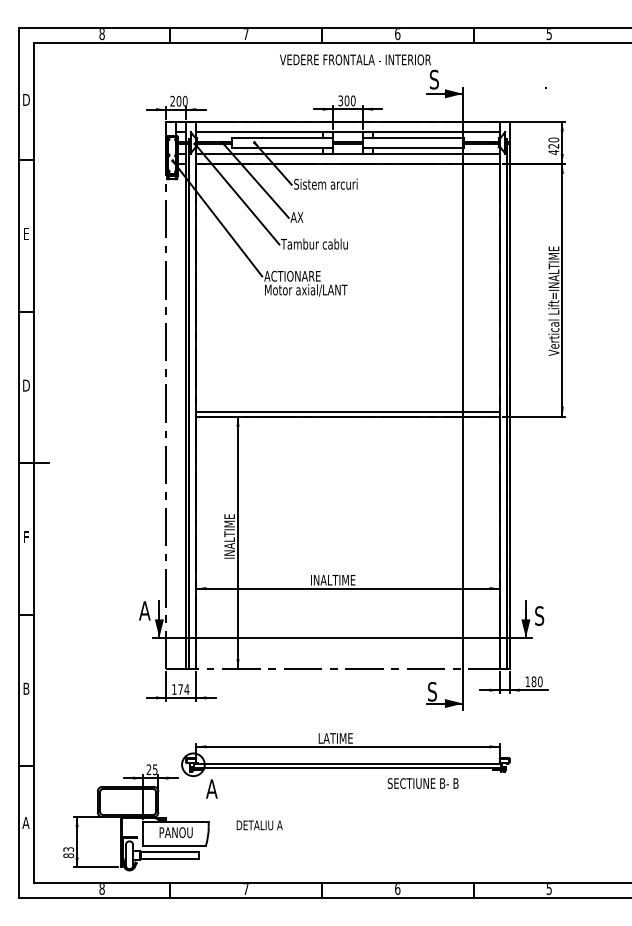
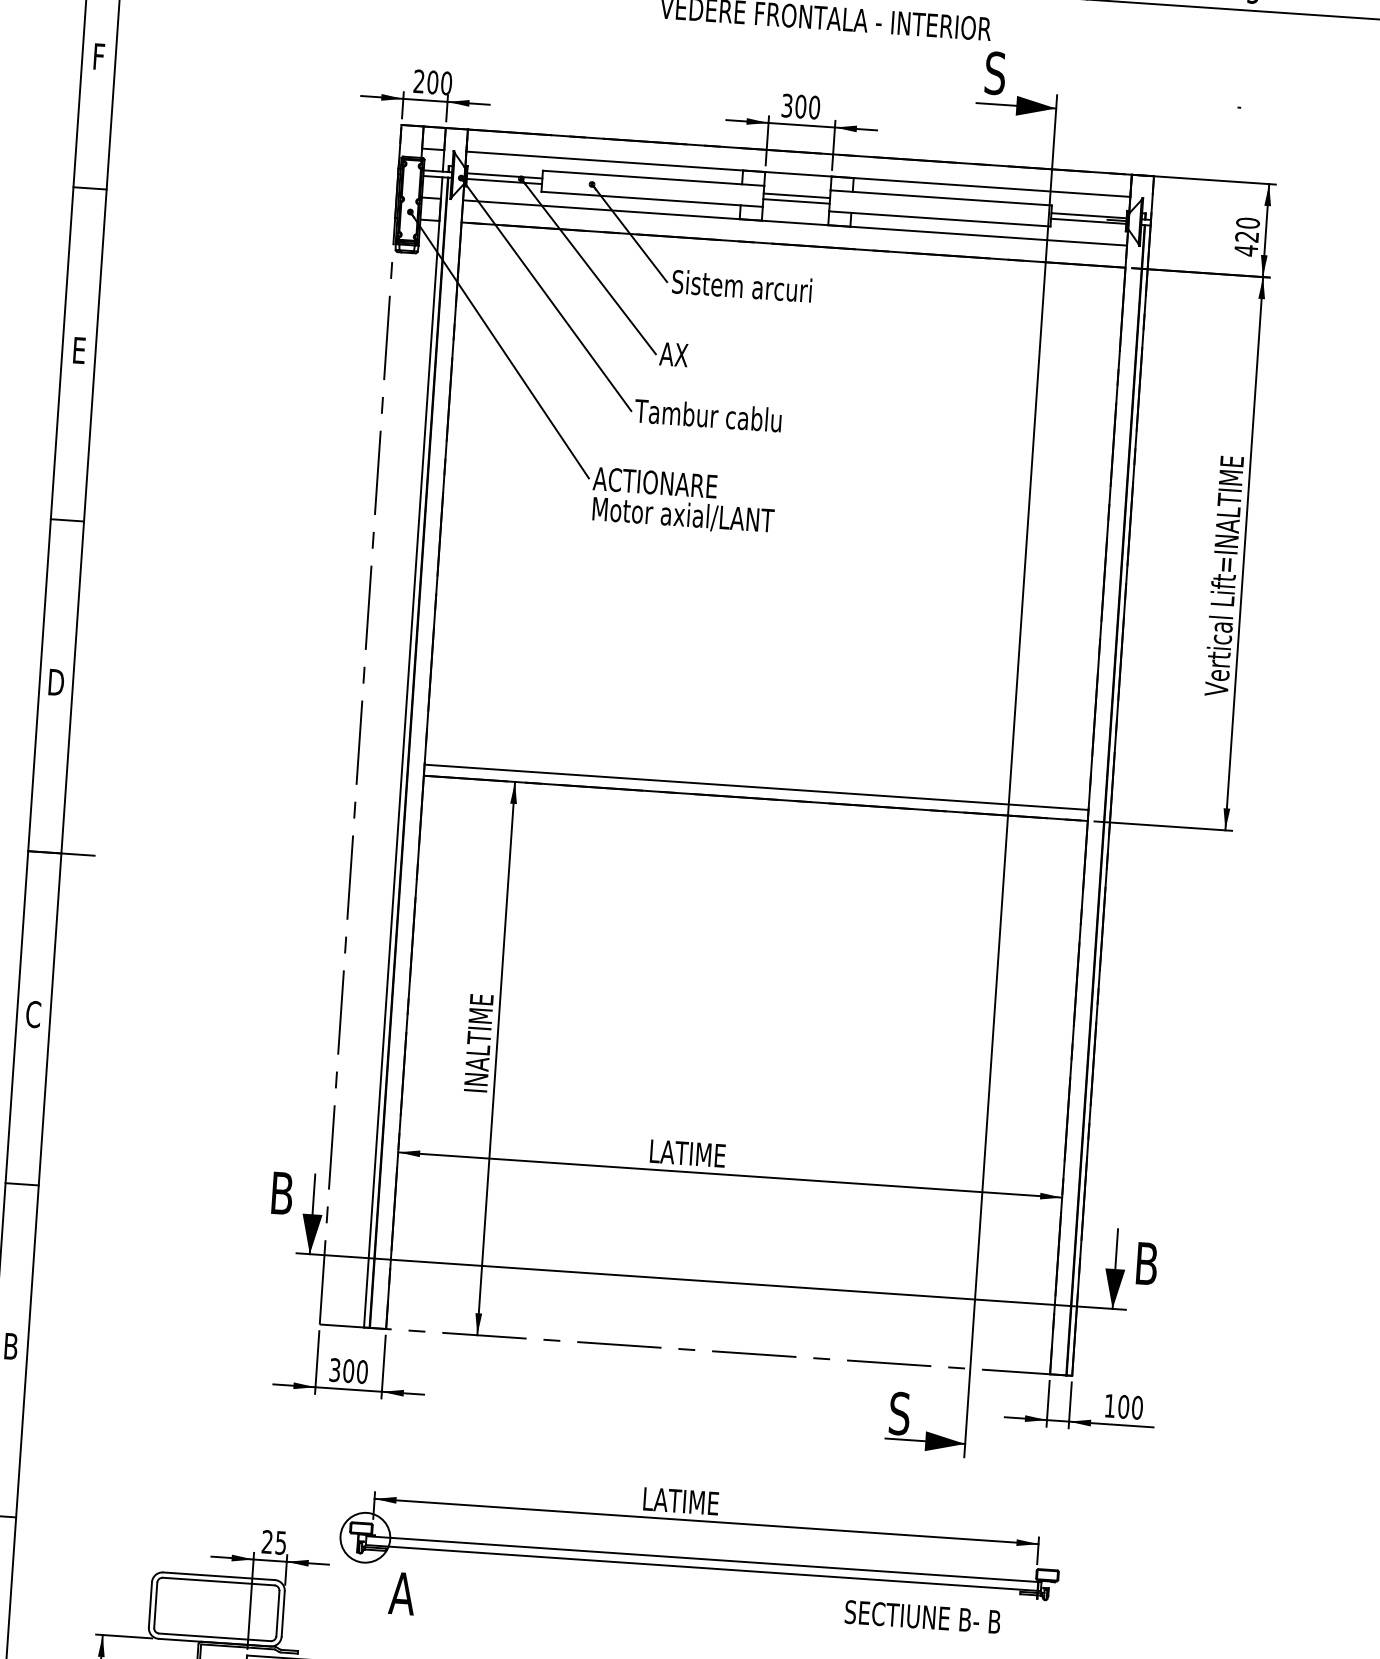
text: (26, 99) -> (99, 55), D -> F
text: (26, 537) -> (33, 1015), F -> C
text: (333, 580) -> (699, 1155), INALTIME -> LATIME
text: (144, 610) -> (281, 1192), A -> B
text: (539, 615) -> (1145, 1262), S -> B
text: (533, 681) -> (1122, 1406), 180 -> 100
text: (180, 689) -> (348, 1370), 174 -> 300
text: (422, 783) -> (921, 1616), moved

